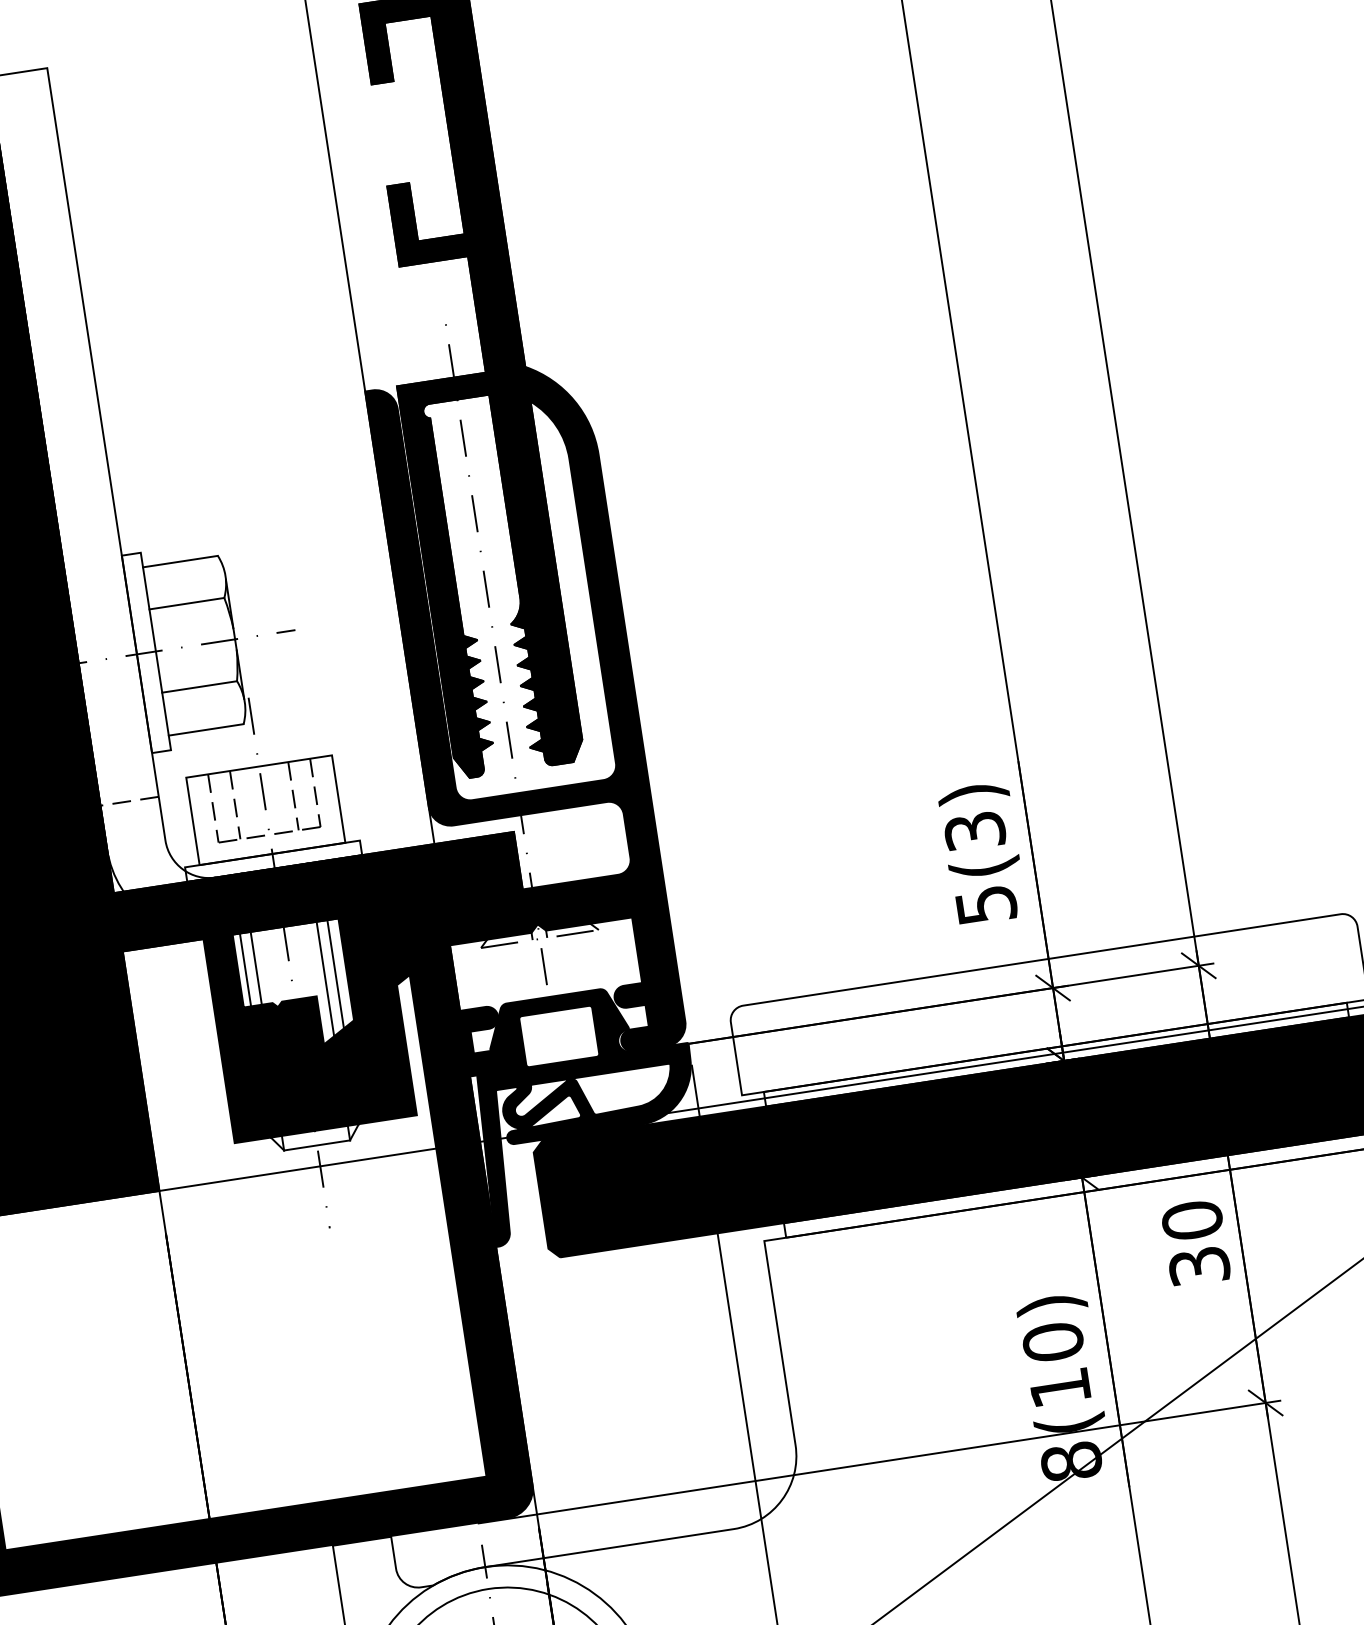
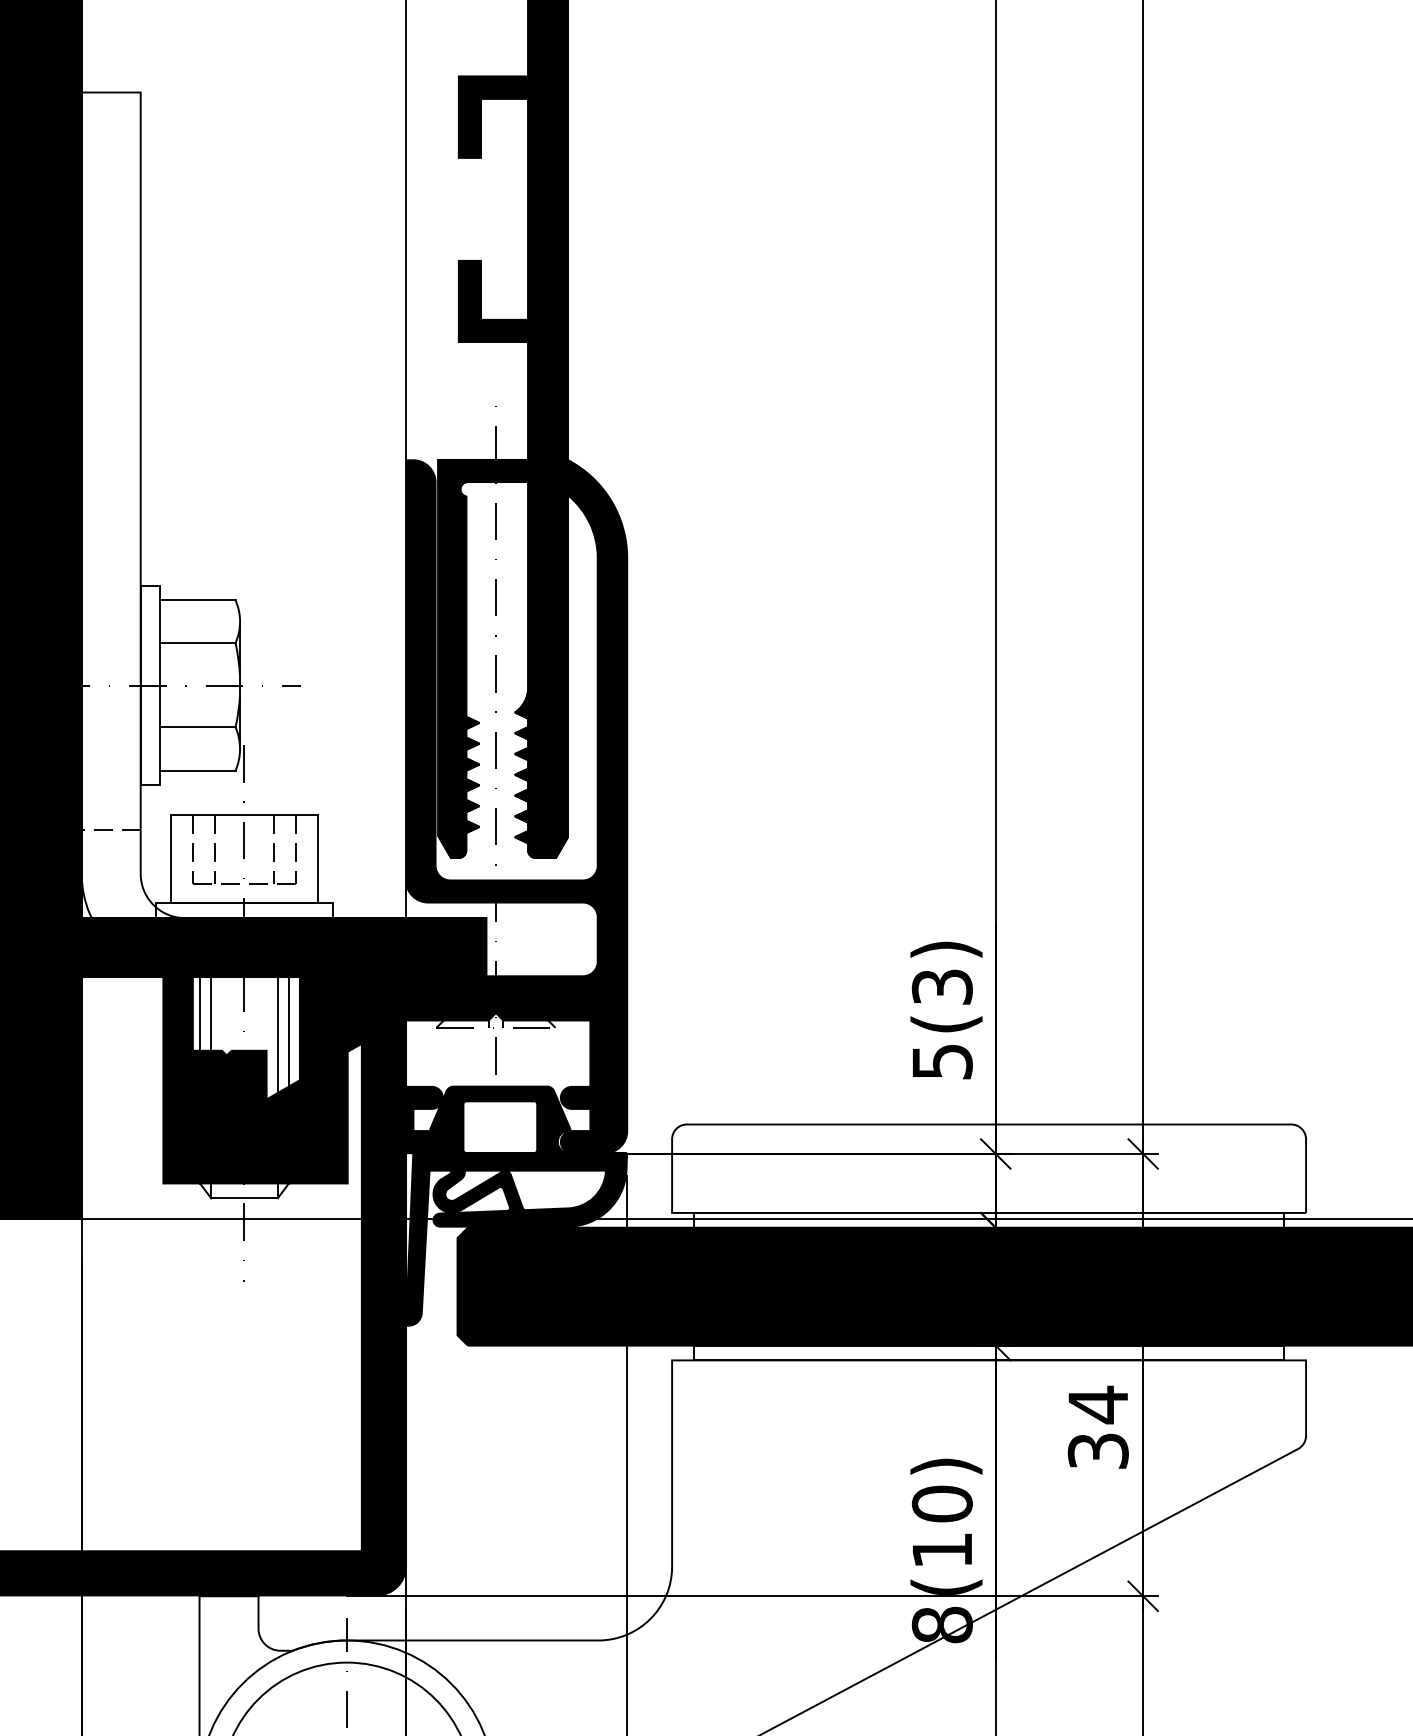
text: (1191, 1220) -> (1097, 1404), 30 -> 34

